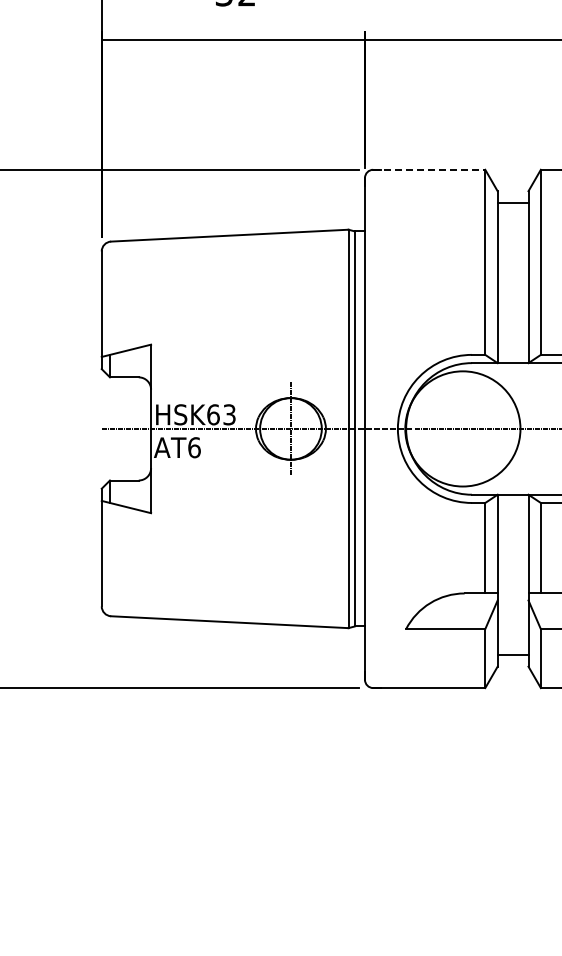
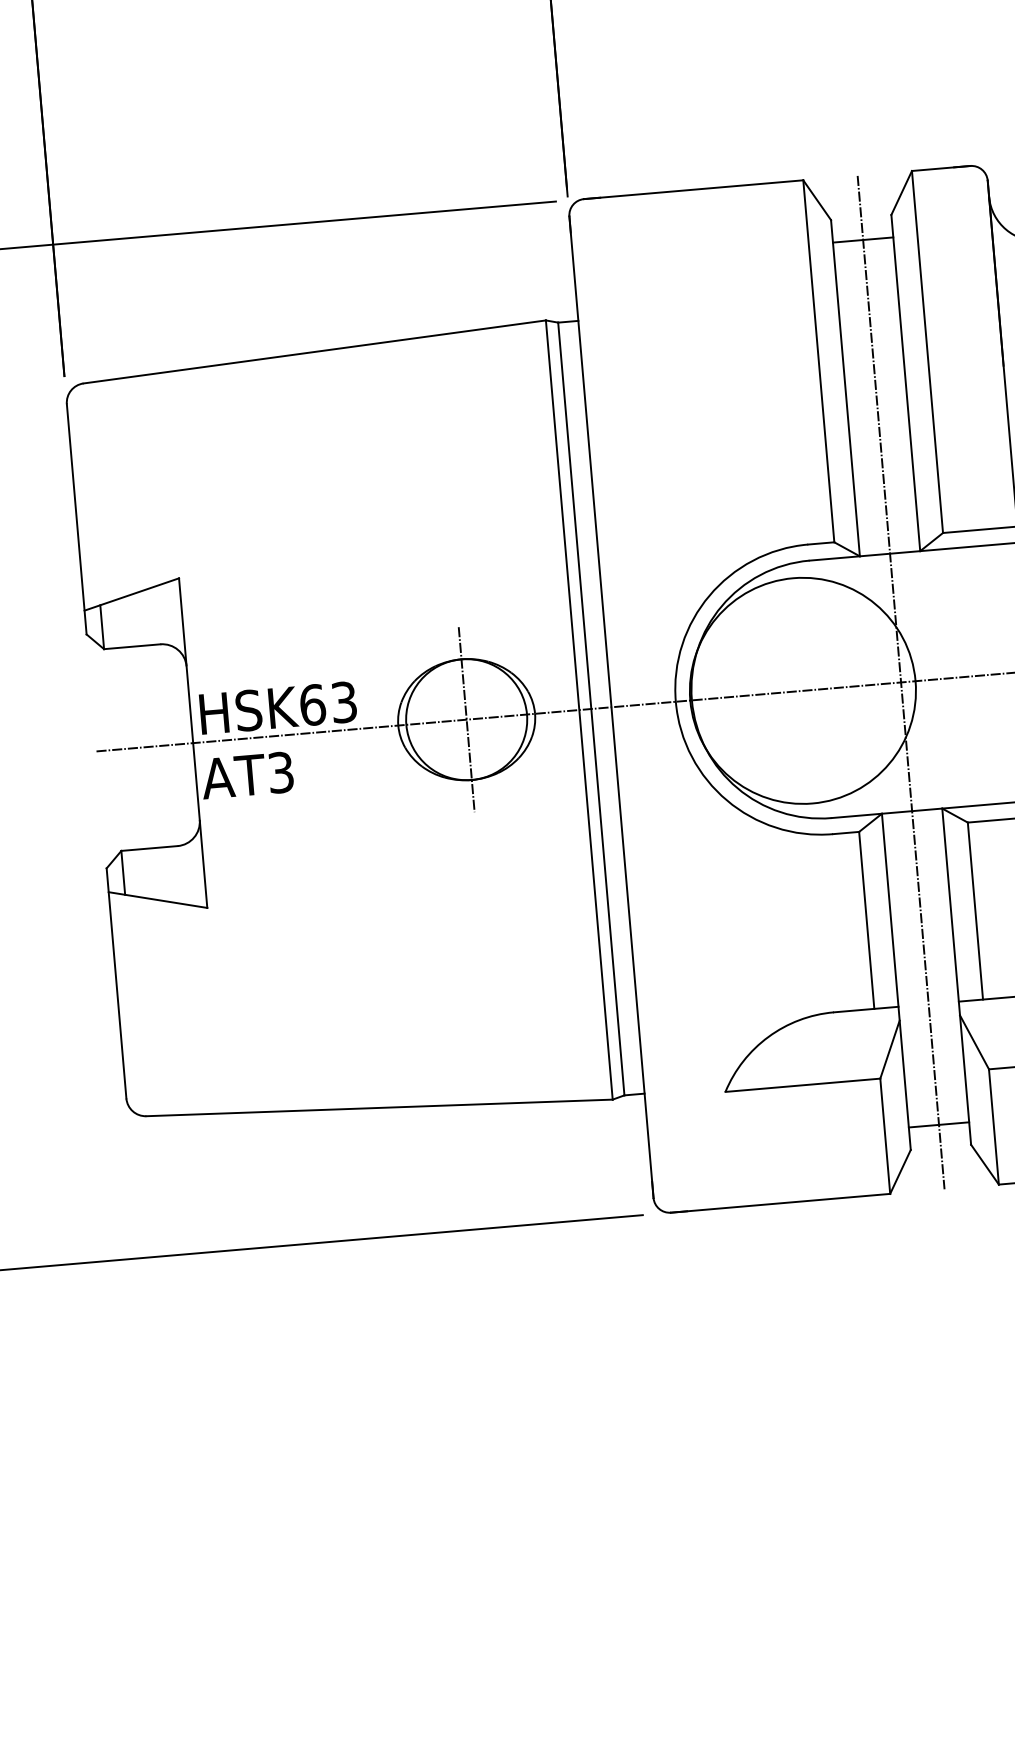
line: (429, 169) -> (694, 189), dashed -> solid
line: (513, 428) -> (901, 681), added
text: (194, 447) -> (281, 772), AT6 -> AT3

